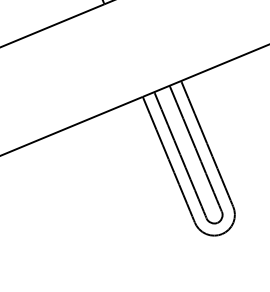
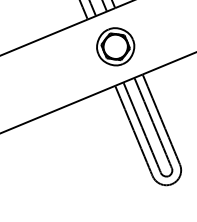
part: (143, 41) -> (115, 46), added

